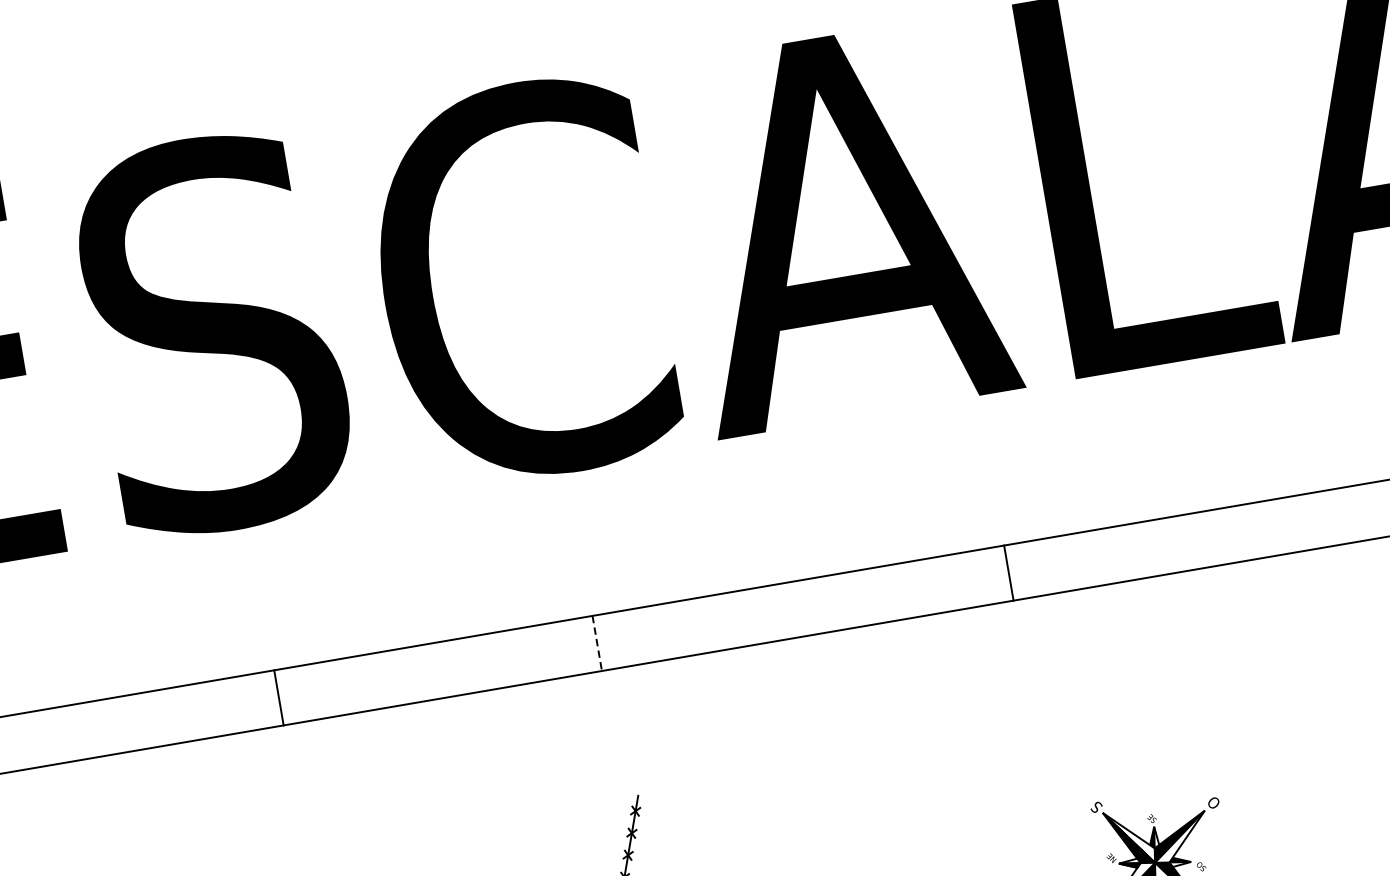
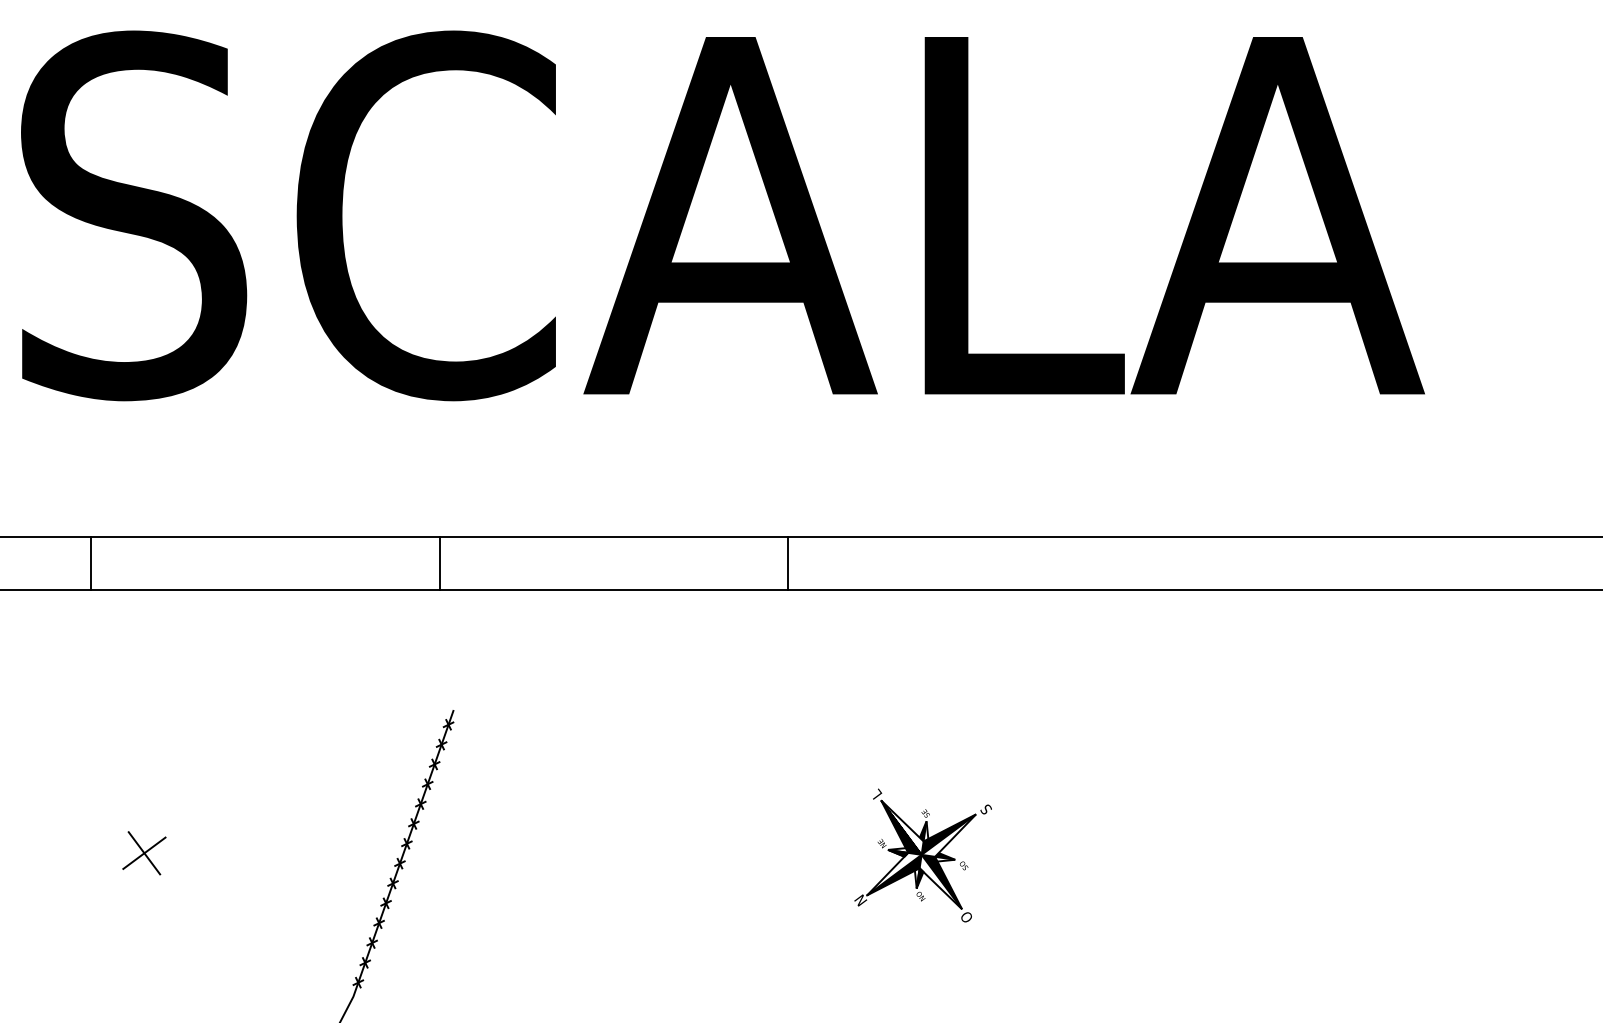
line: (1009, 573) -> (788, 563), moved
line: (597, 643) -> (439, 563), dashed -> solid
line: (279, 698) -> (91, 563), moved
text: (1213, 802) -> (985, 808), O -> S
text: (1095, 806) -> (875, 793), S -> L

